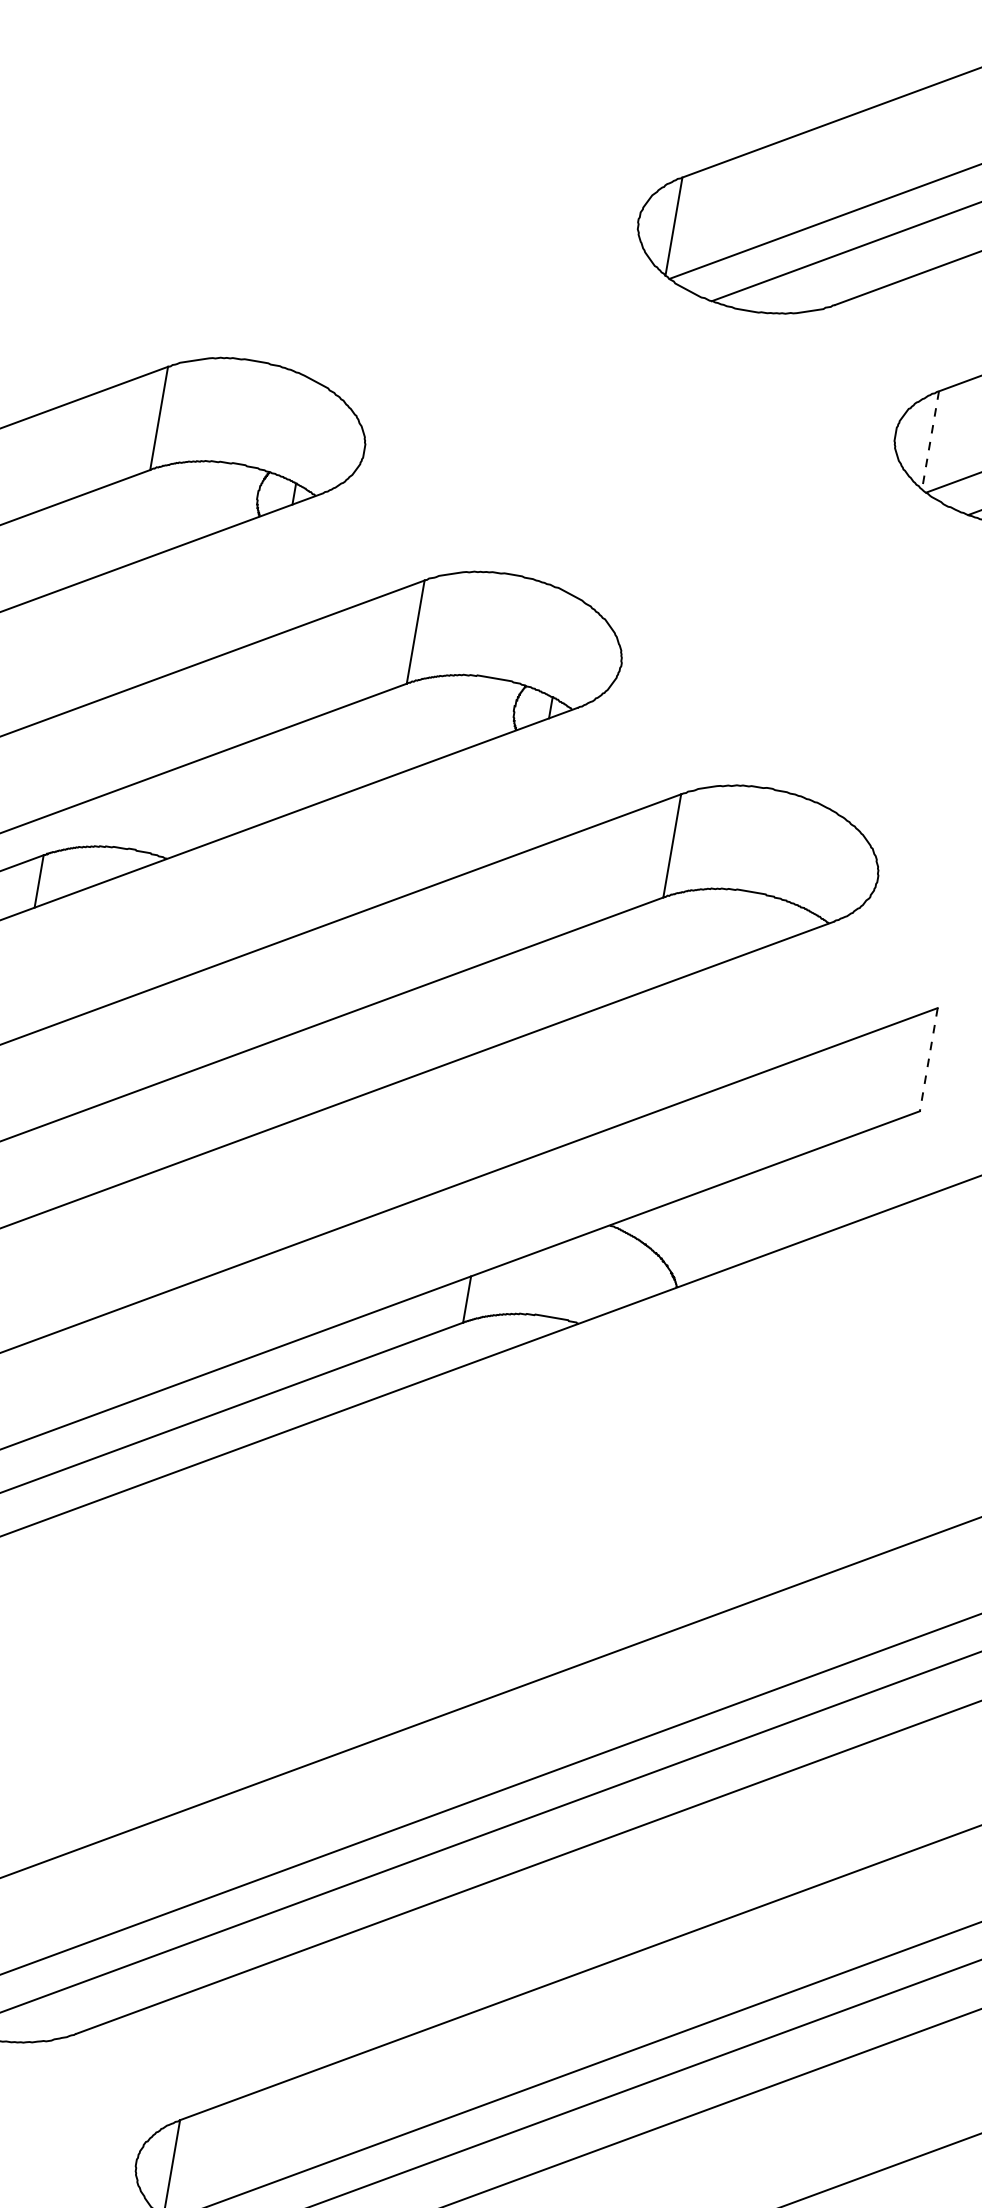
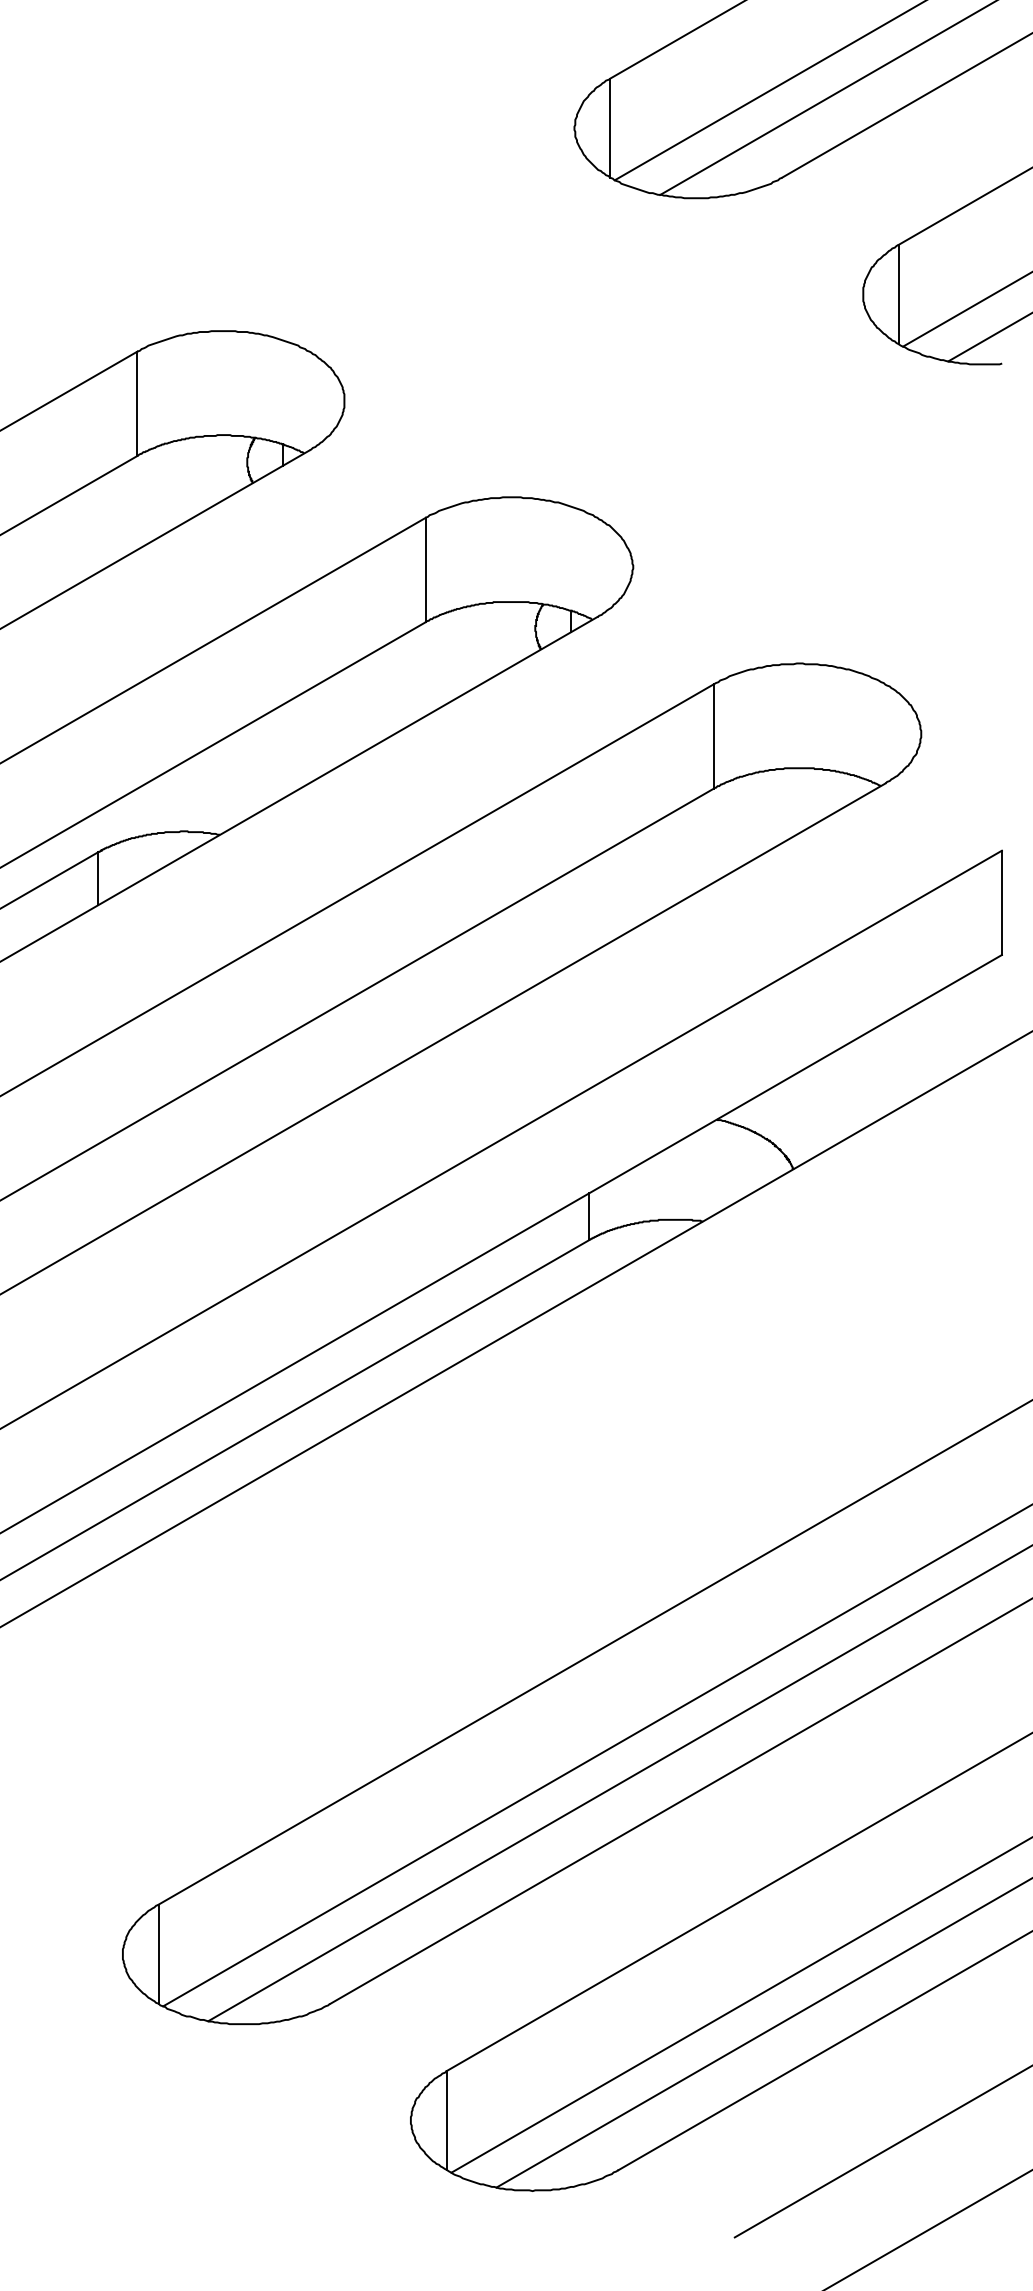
line: (930, 440) -> (898, 294), dashed -> solid
line: (928, 1060) -> (1001, 903), dashed -> solid

